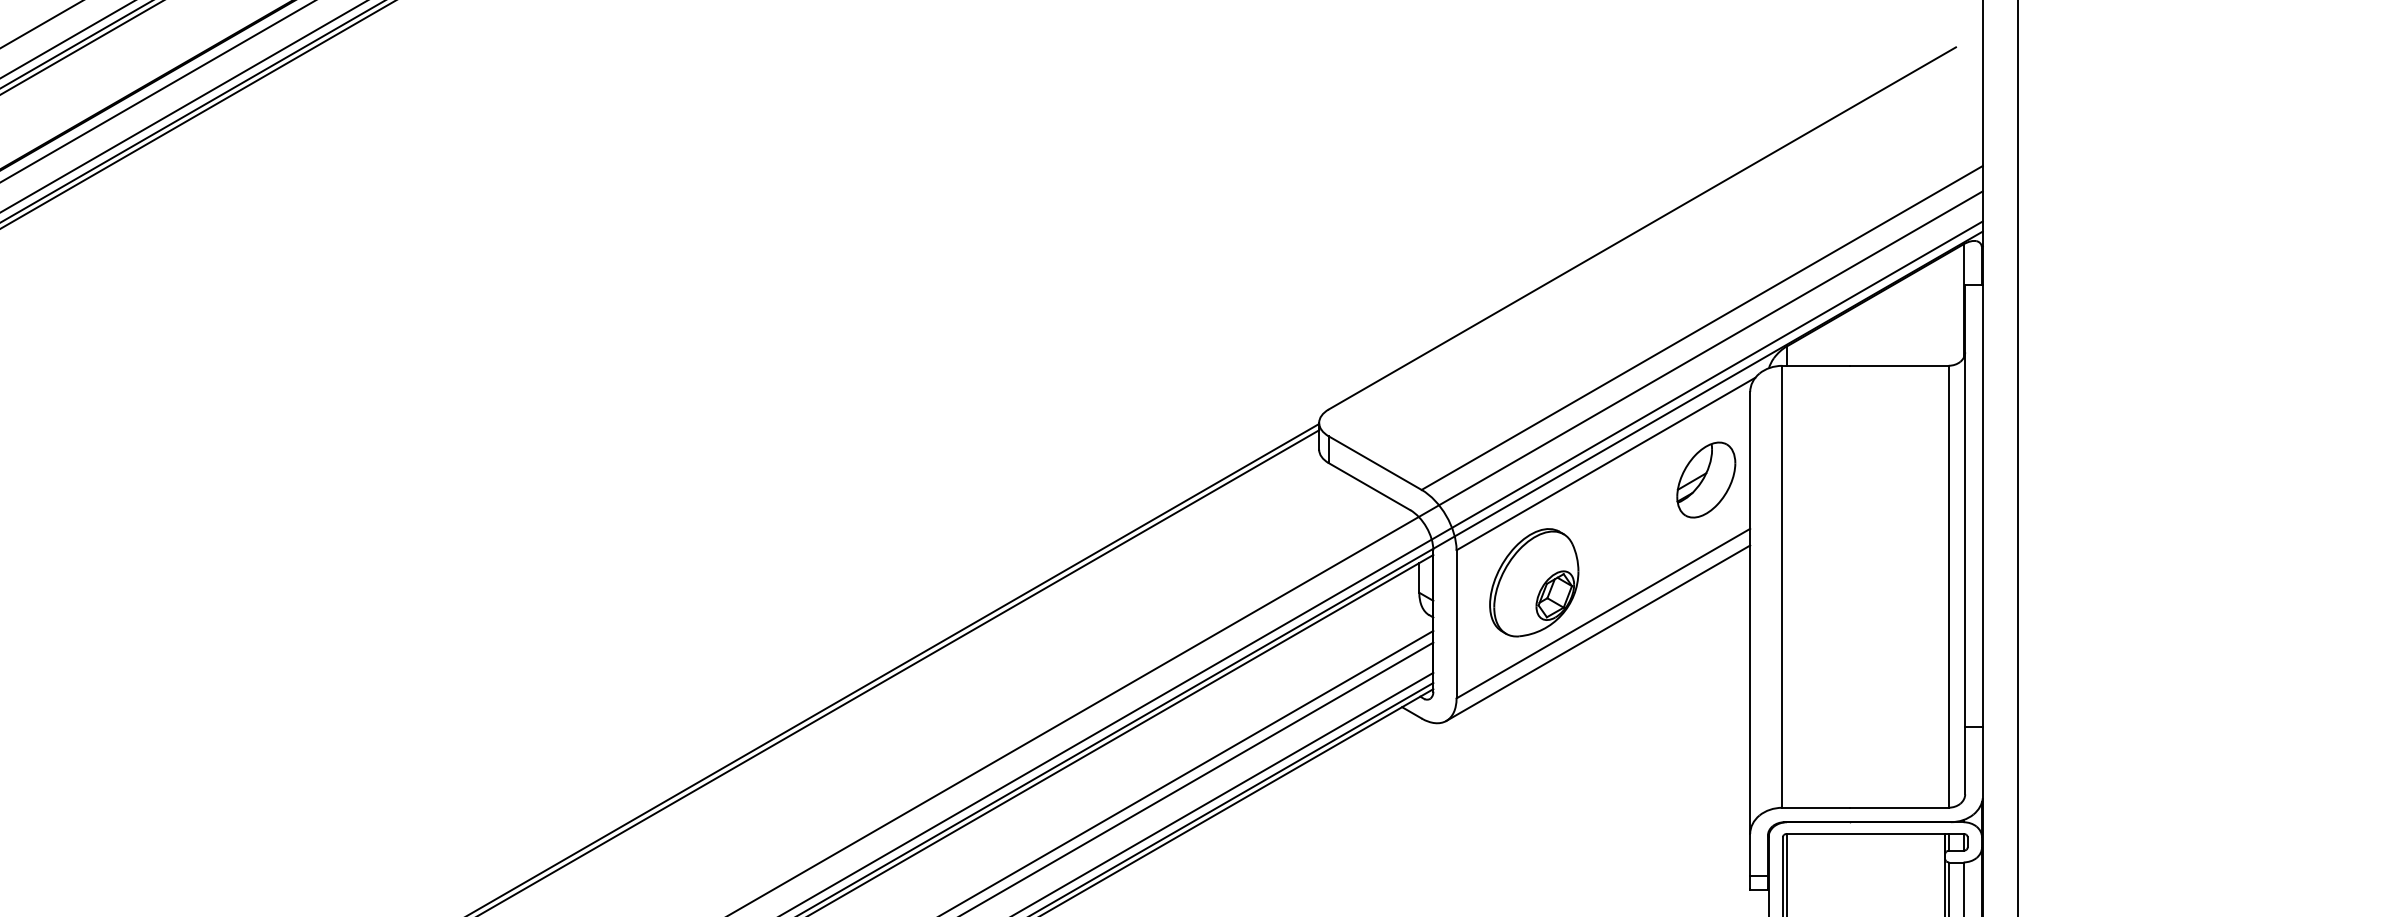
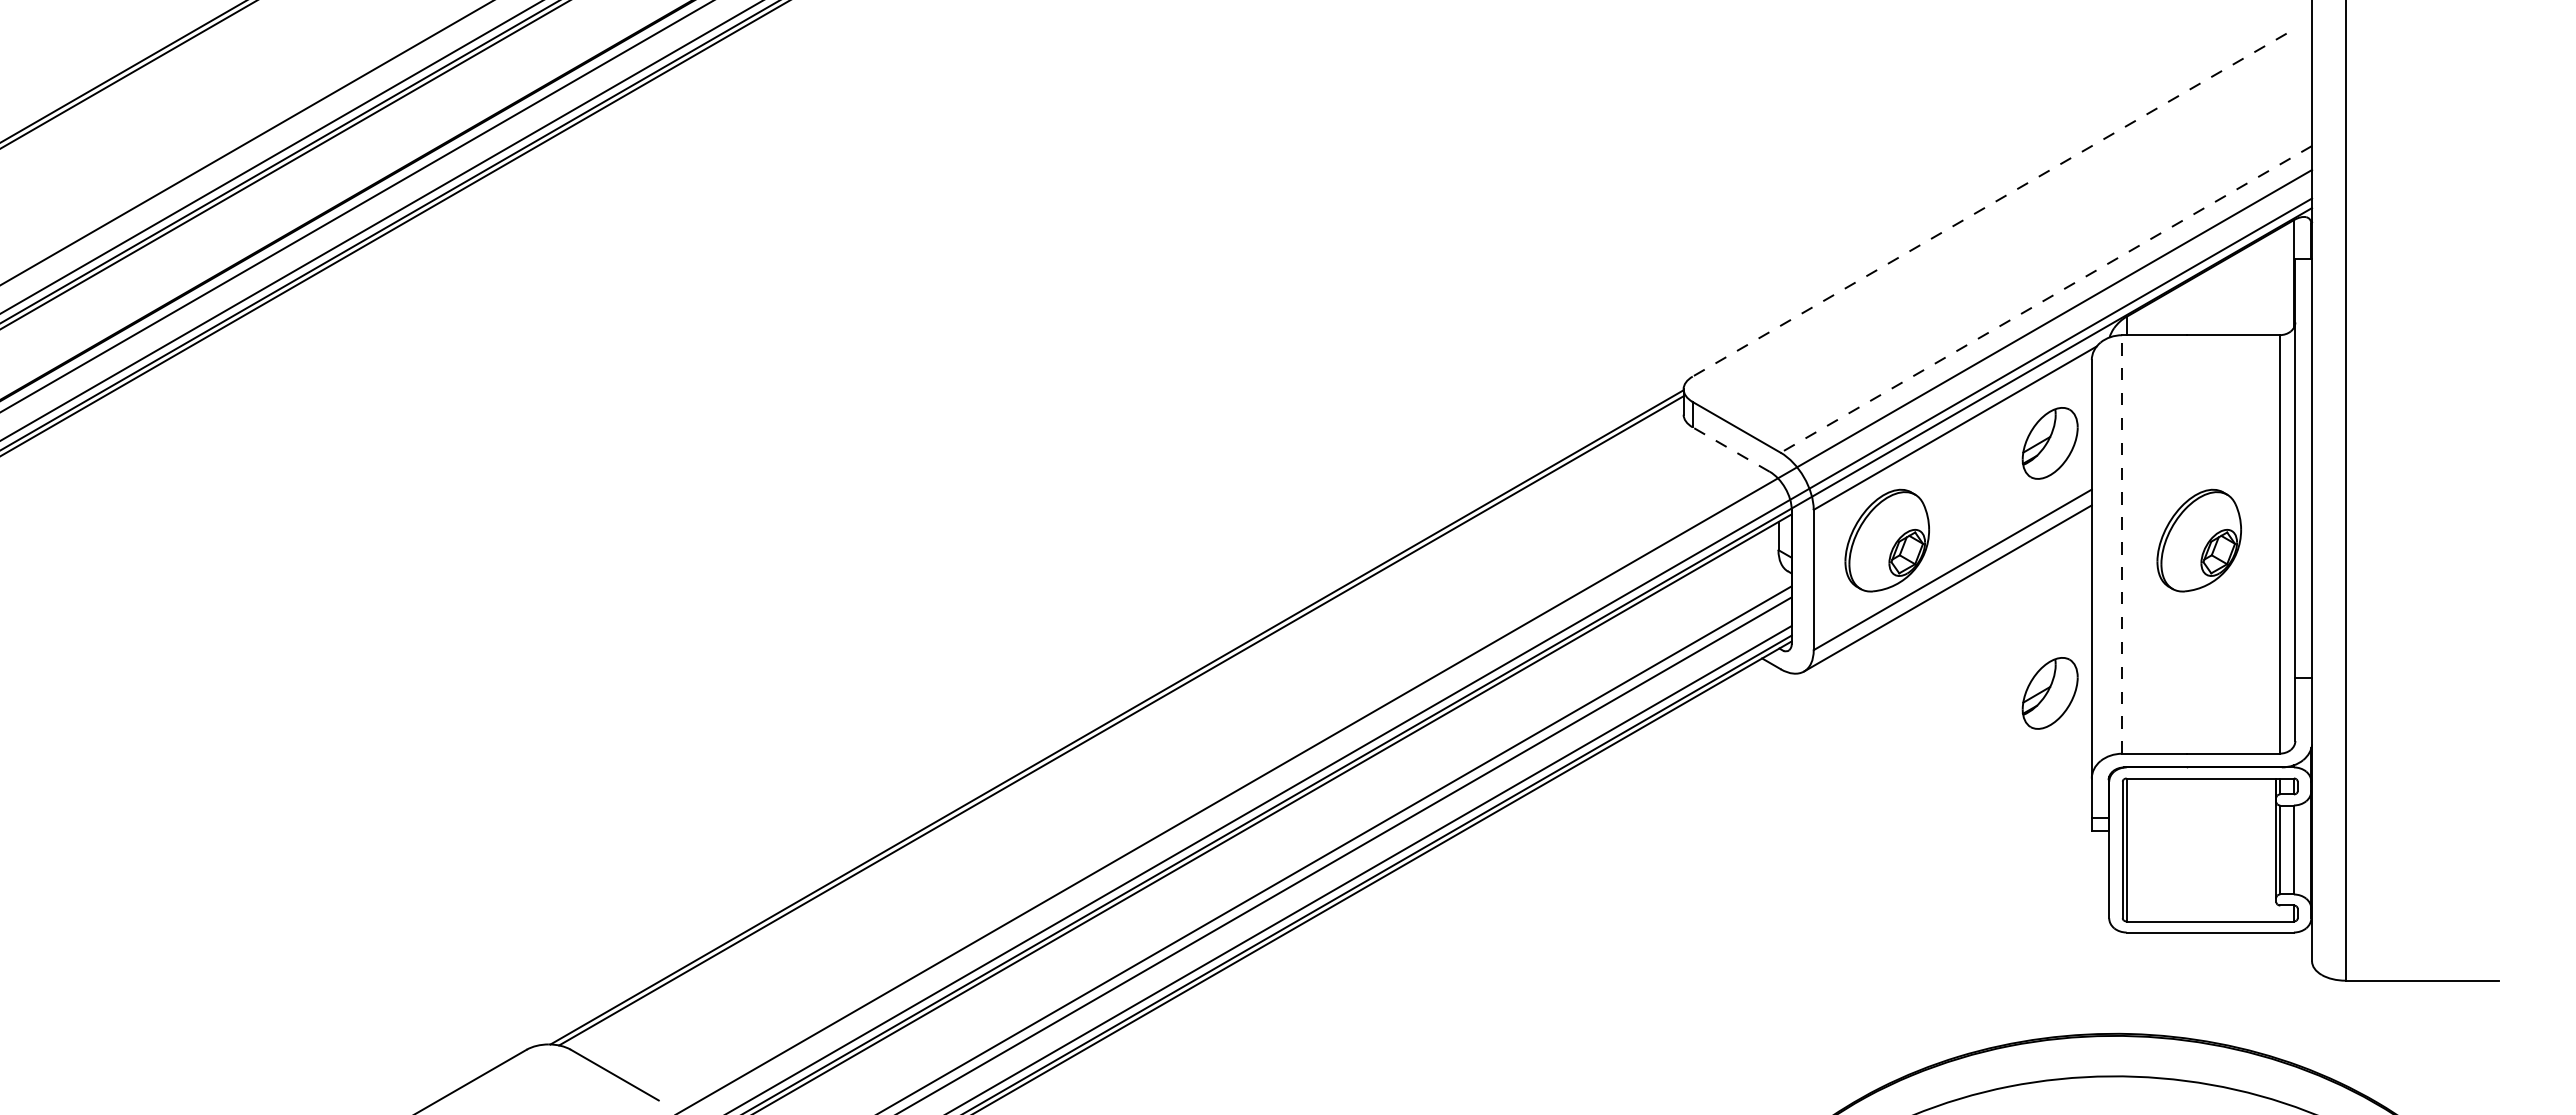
line: (1642, 228) -> (1989, 205), solid -> dashed
line: (1702, 328) -> (2046, 299), solid -> dashed
line: (1368, 486) -> (1730, 449), solid -> dashed
part: (1862, 582) -> (2198, 540), added
line: (1782, 586) -> (2122, 544), solid -> dashed
part: (1705, 744) -> (2049, 693), added

